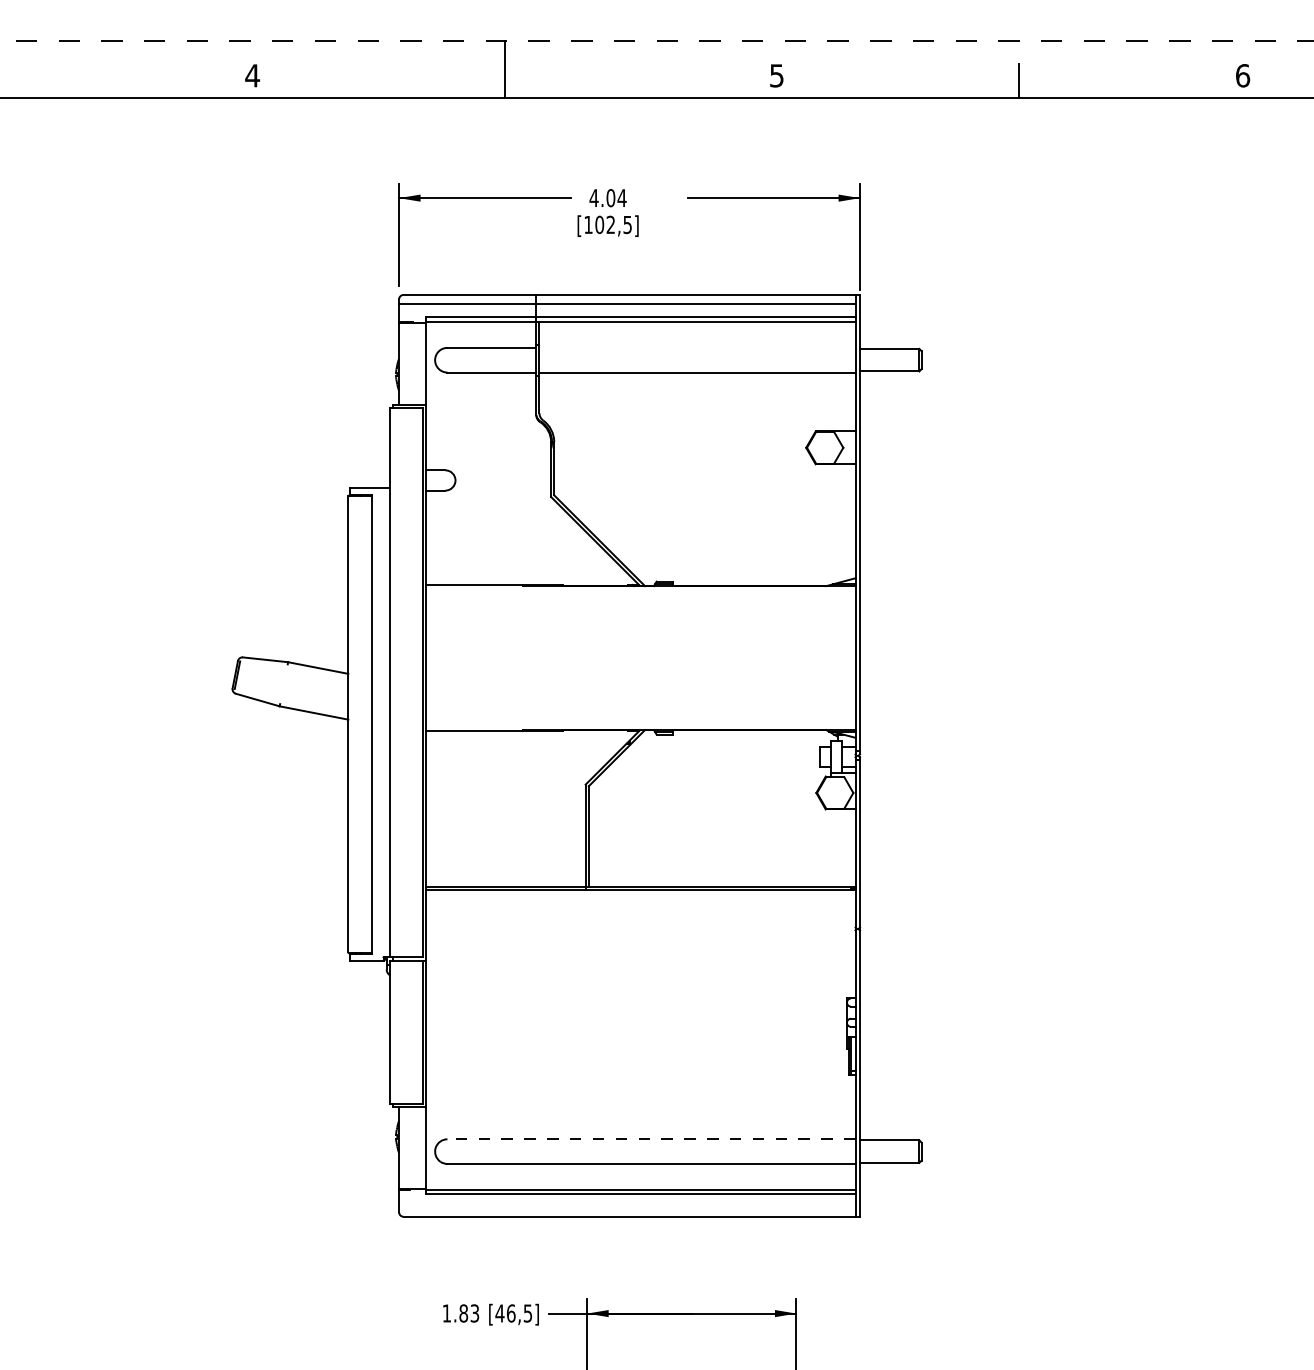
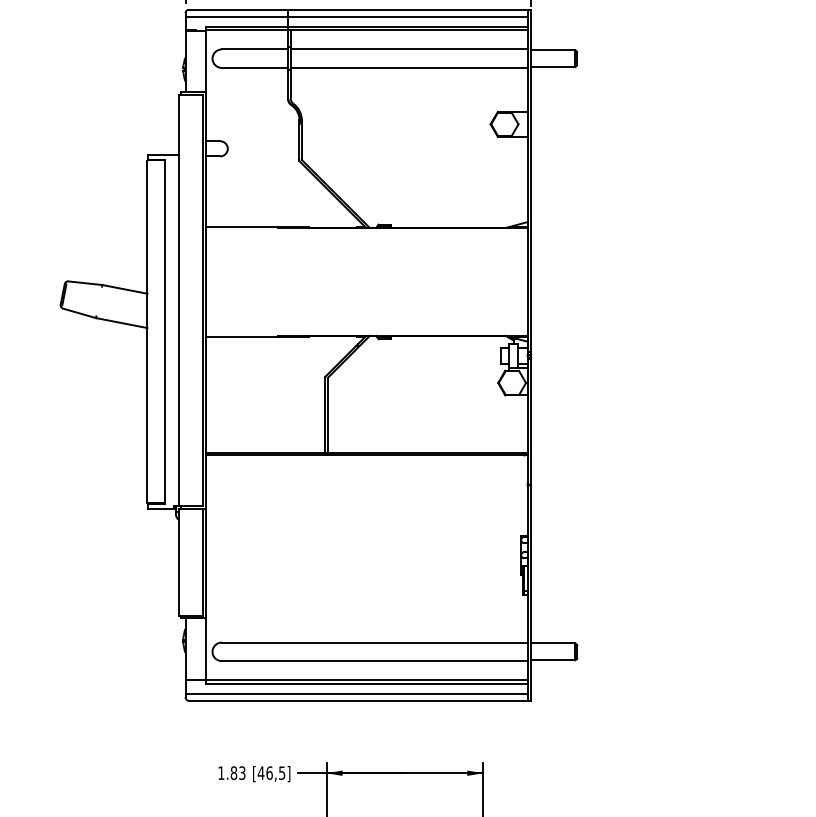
line: (697, 347) -> (409, 49), added
line: (651, 1139) -> (374, 642), dashed -> solid
line: (627, 1207) -> (356, 693), added

